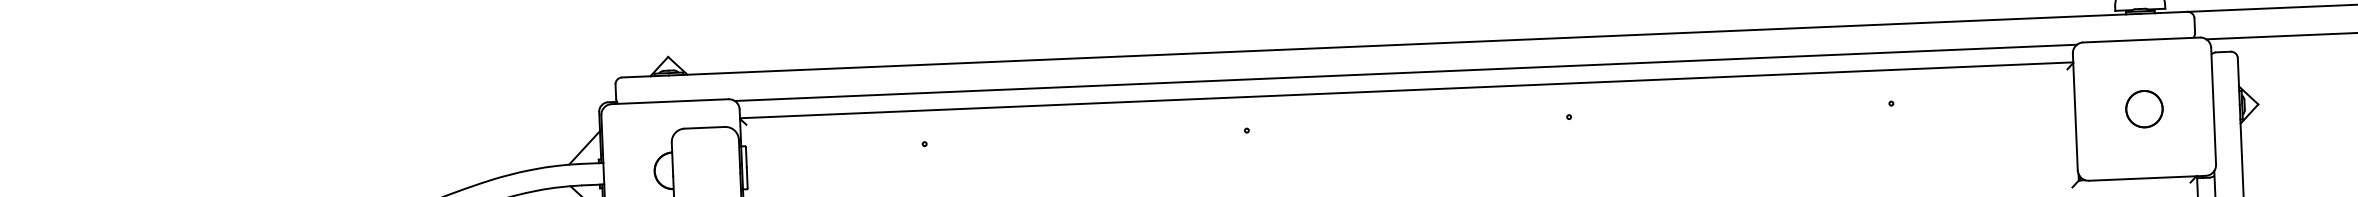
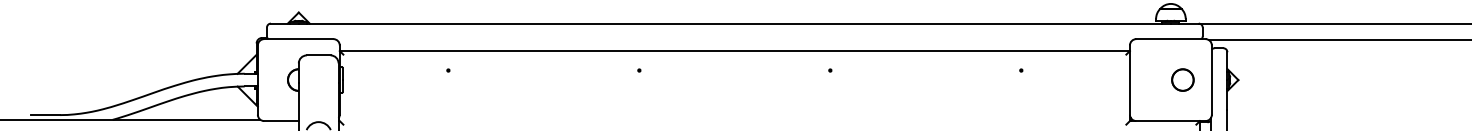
line: (1405, 73) -> (734, 40), removed
circle: (2143, 108) -> (1182, 79), moved

